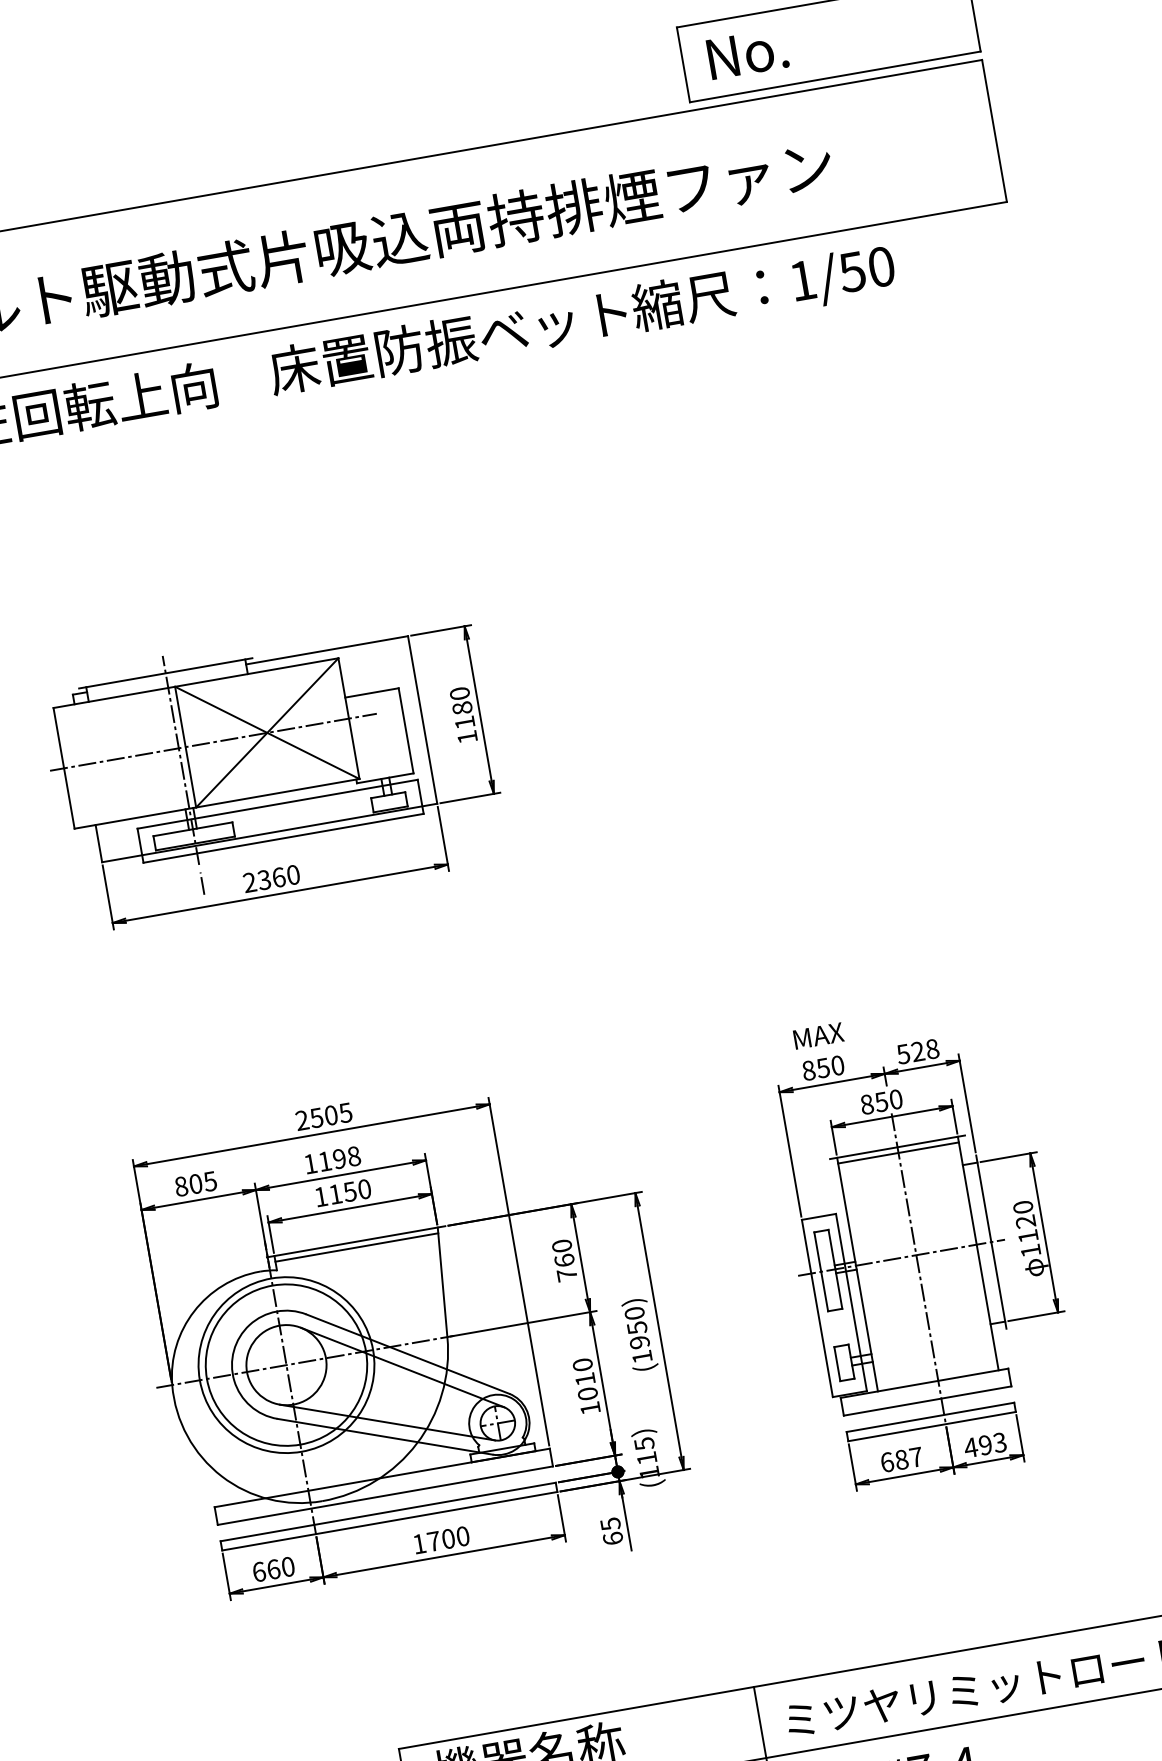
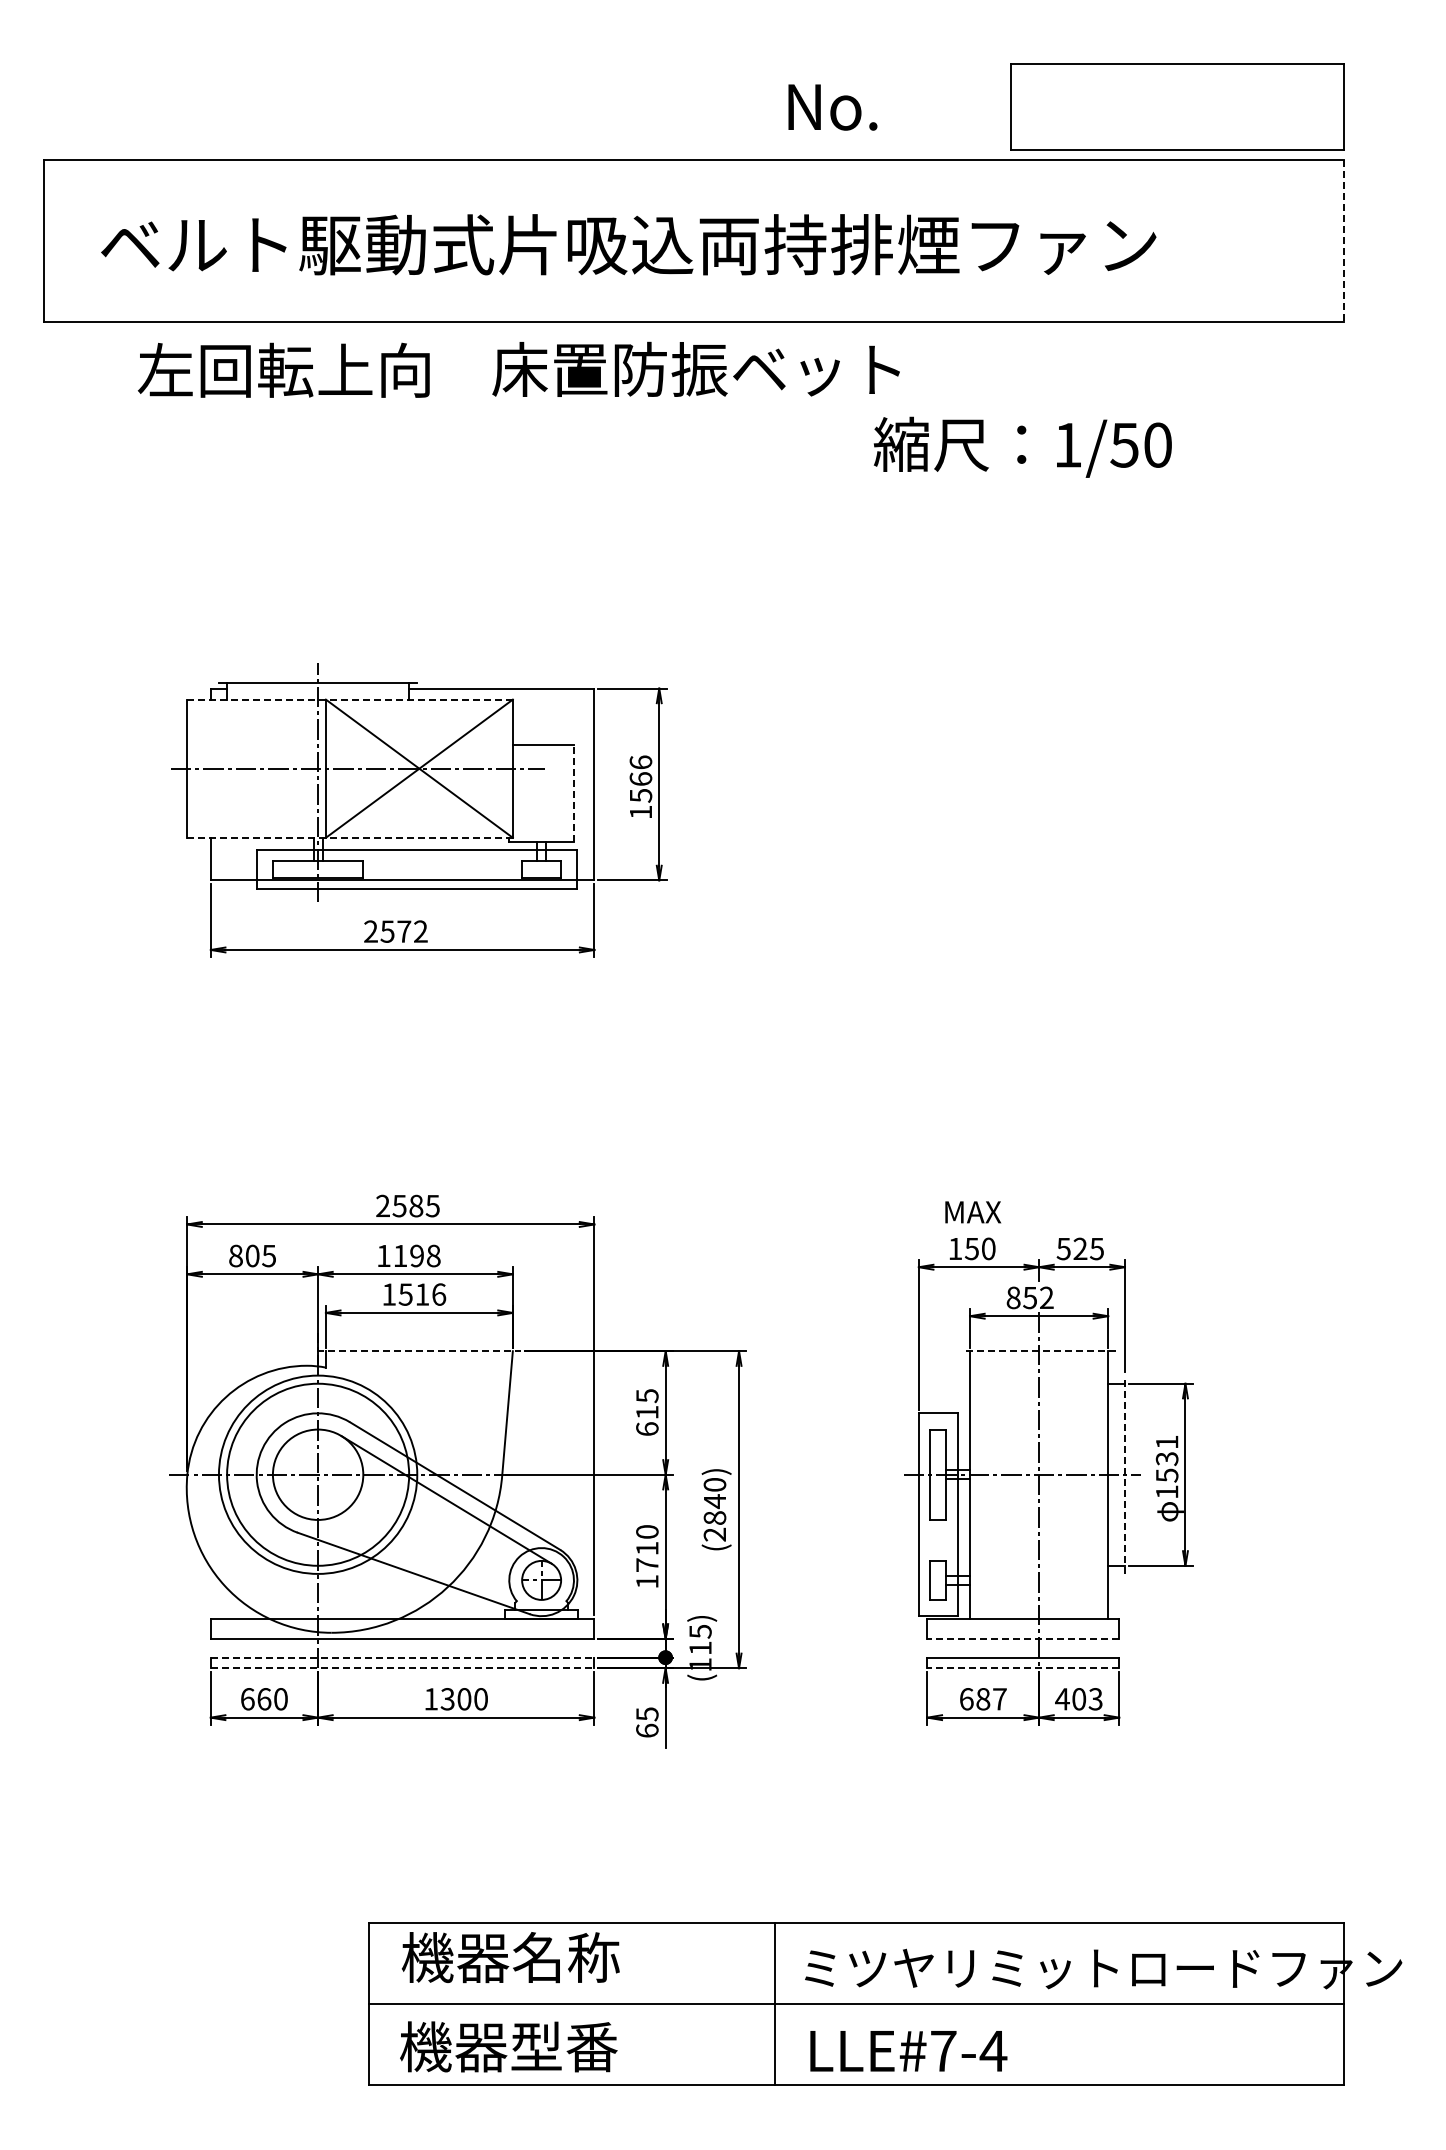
text: (747, 53) -> (832, 107), moved
line: (994, 131) -> (1343, 241), solid -> dashed
text: (763, 288) -> (1022, 446), moved
line: (195, 683) -> (349, 699), solid -> dashed
text: (461, 707) -> (640, 778), 1180 -> 1566
line: (405, 731) -> (573, 793), solid -> dashed
line: (216, 803) -> (349, 837), solid -> dashed
text: (278, 877) -> (403, 931), 2360 -> 2572
line: (202, 883) -> (318, 923), removed
text: (931, 1048) -> (1096, 1248), 528 -> 525
text: (808, 1070) -> (955, 1248), 850 -> 150
text: (895, 1099) -> (1046, 1297), 850 -> 852
text: (331, 1115) -> (416, 1206), 2505 -> 2585
line: (897, 1147) -> (1038, 1351), solid -> dashed
line: (898, 1152) -> (1039, 1357), removed
text: (350, 1191) -> (422, 1294), 1150 -> 1516
text: (1025, 1221) -> (1166, 1458), 1120 -> 1531
line: (356, 1241) -> (419, 1351), solid -> dashed
line: (990, 1241) -> (1124, 1474), solid -> dashed
line: (356, 1247) -> (418, 1357), removed
text: (564, 1260) -> (647, 1412), 760 -> 615
text: (639, 1342) -> (714, 1517), (1950) -> (2840)
text: (587, 1393) -> (647, 1564), 1010 -> 1710
line: (927, 1400) -> (1023, 1638), solid -> dashed
line: (387, 1421) -> (419, 1557), removed
line: (932, 1426) -> (1023, 1668), solid -> dashed
text: (985, 1445) -> (1079, 1699), 493 -> 403
line: (388, 1511) -> (402, 1657), solid -> dashed
line: (389, 1521) -> (402, 1668), solid -> dashed
text: (433, 1541) -> (447, 1699), 1700 -> 1300

